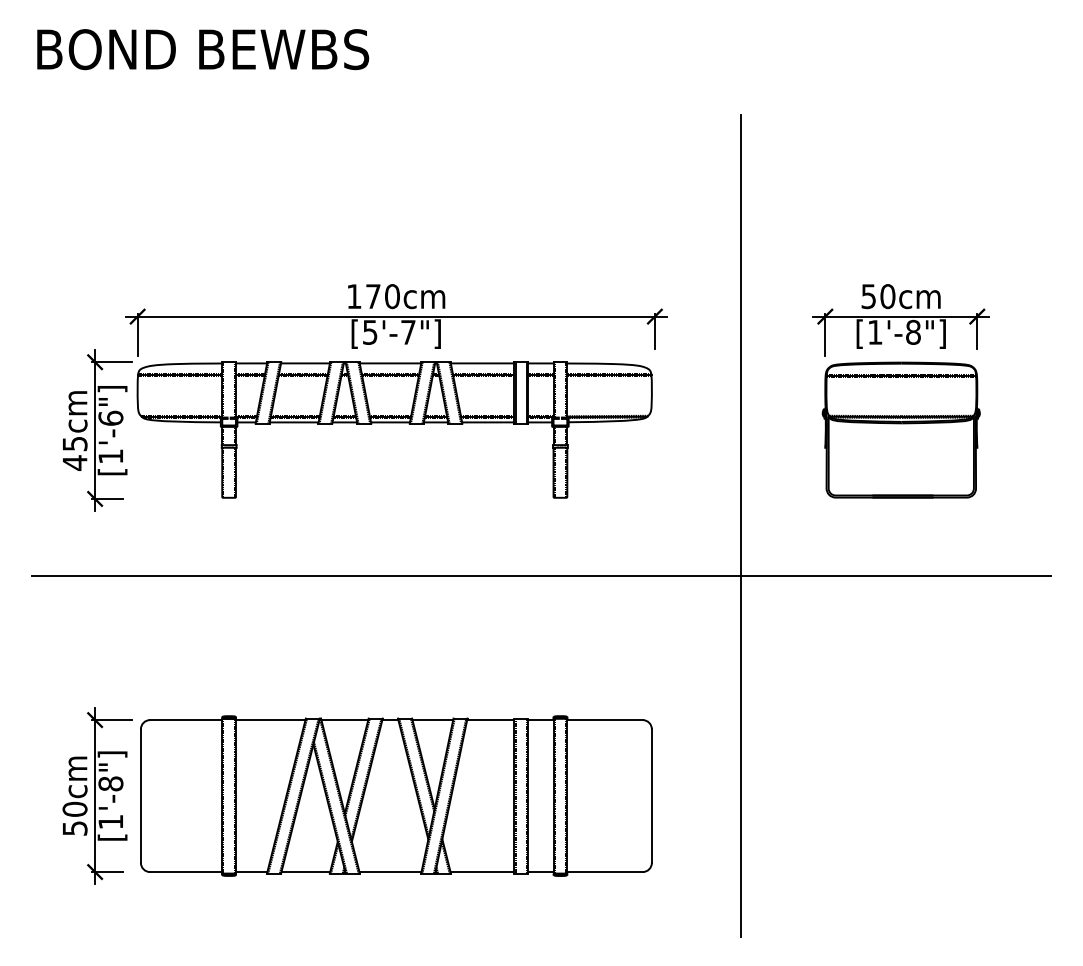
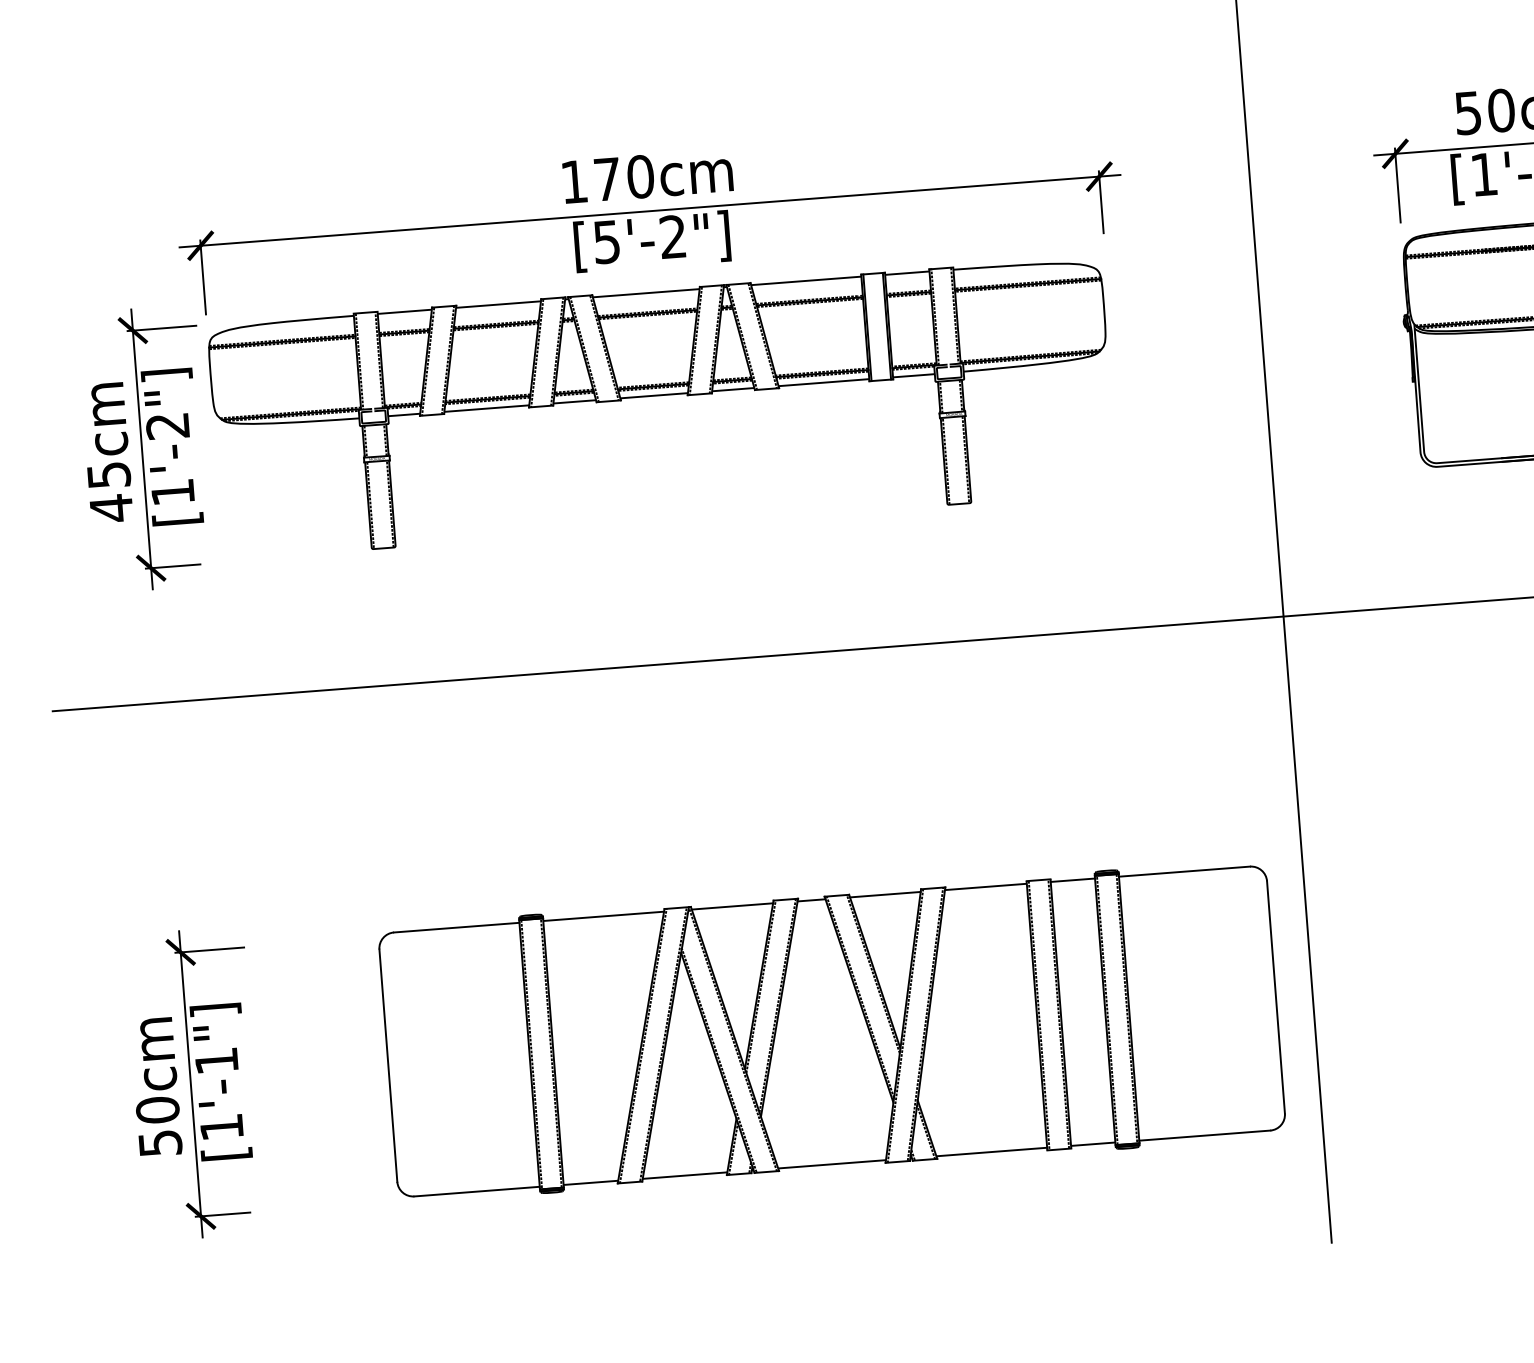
text: (408, 331) -> (673, 235), [5'-7"] -> [5'-2"]
text: (110, 417) -> (167, 424), [1'-6"] -> [1'-2"]
text: (110, 783) -> (215, 1060), [1'-8"] -> [1'-1"]
part: (396, 795) -> (832, 1030), moved

